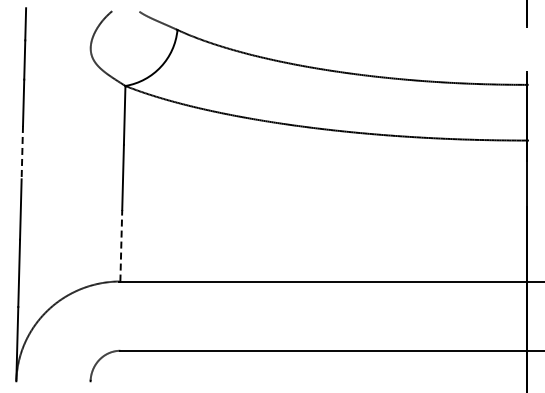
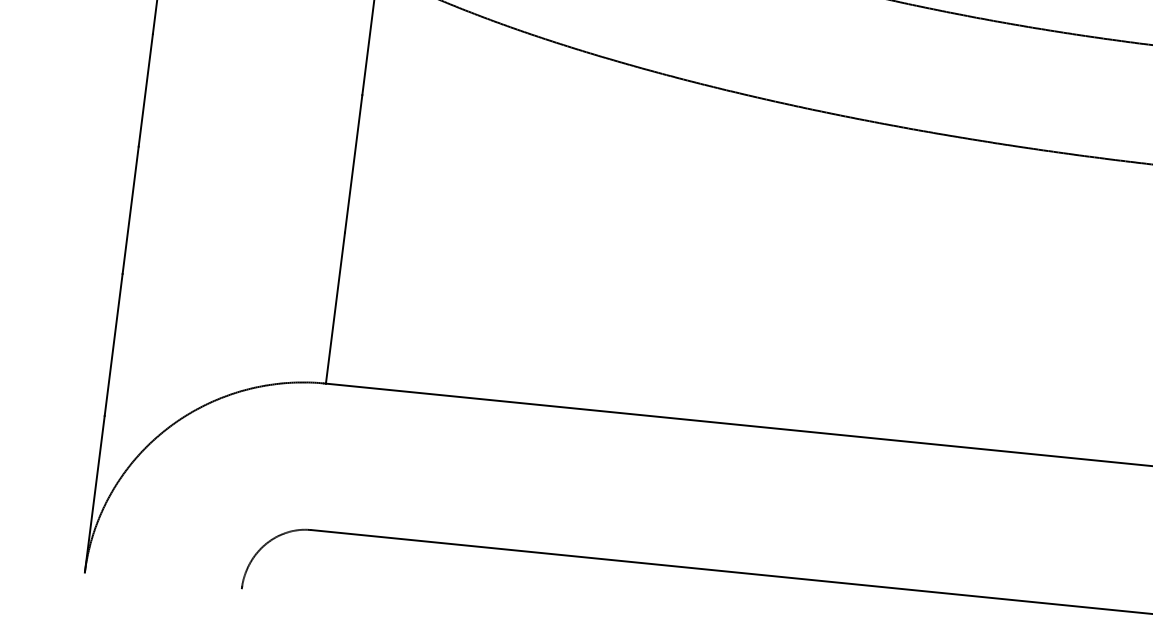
line: (22, 152) -> (146, 90), dashed -> solid
line: (121, 245) -> (335, 307), dashed -> solid

